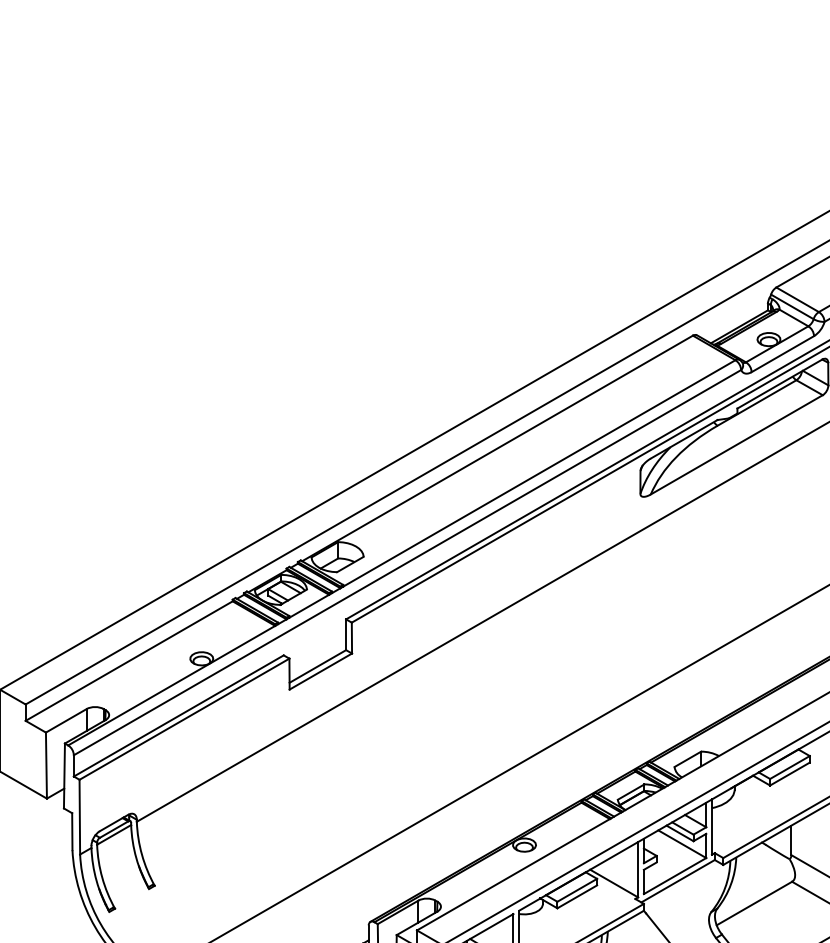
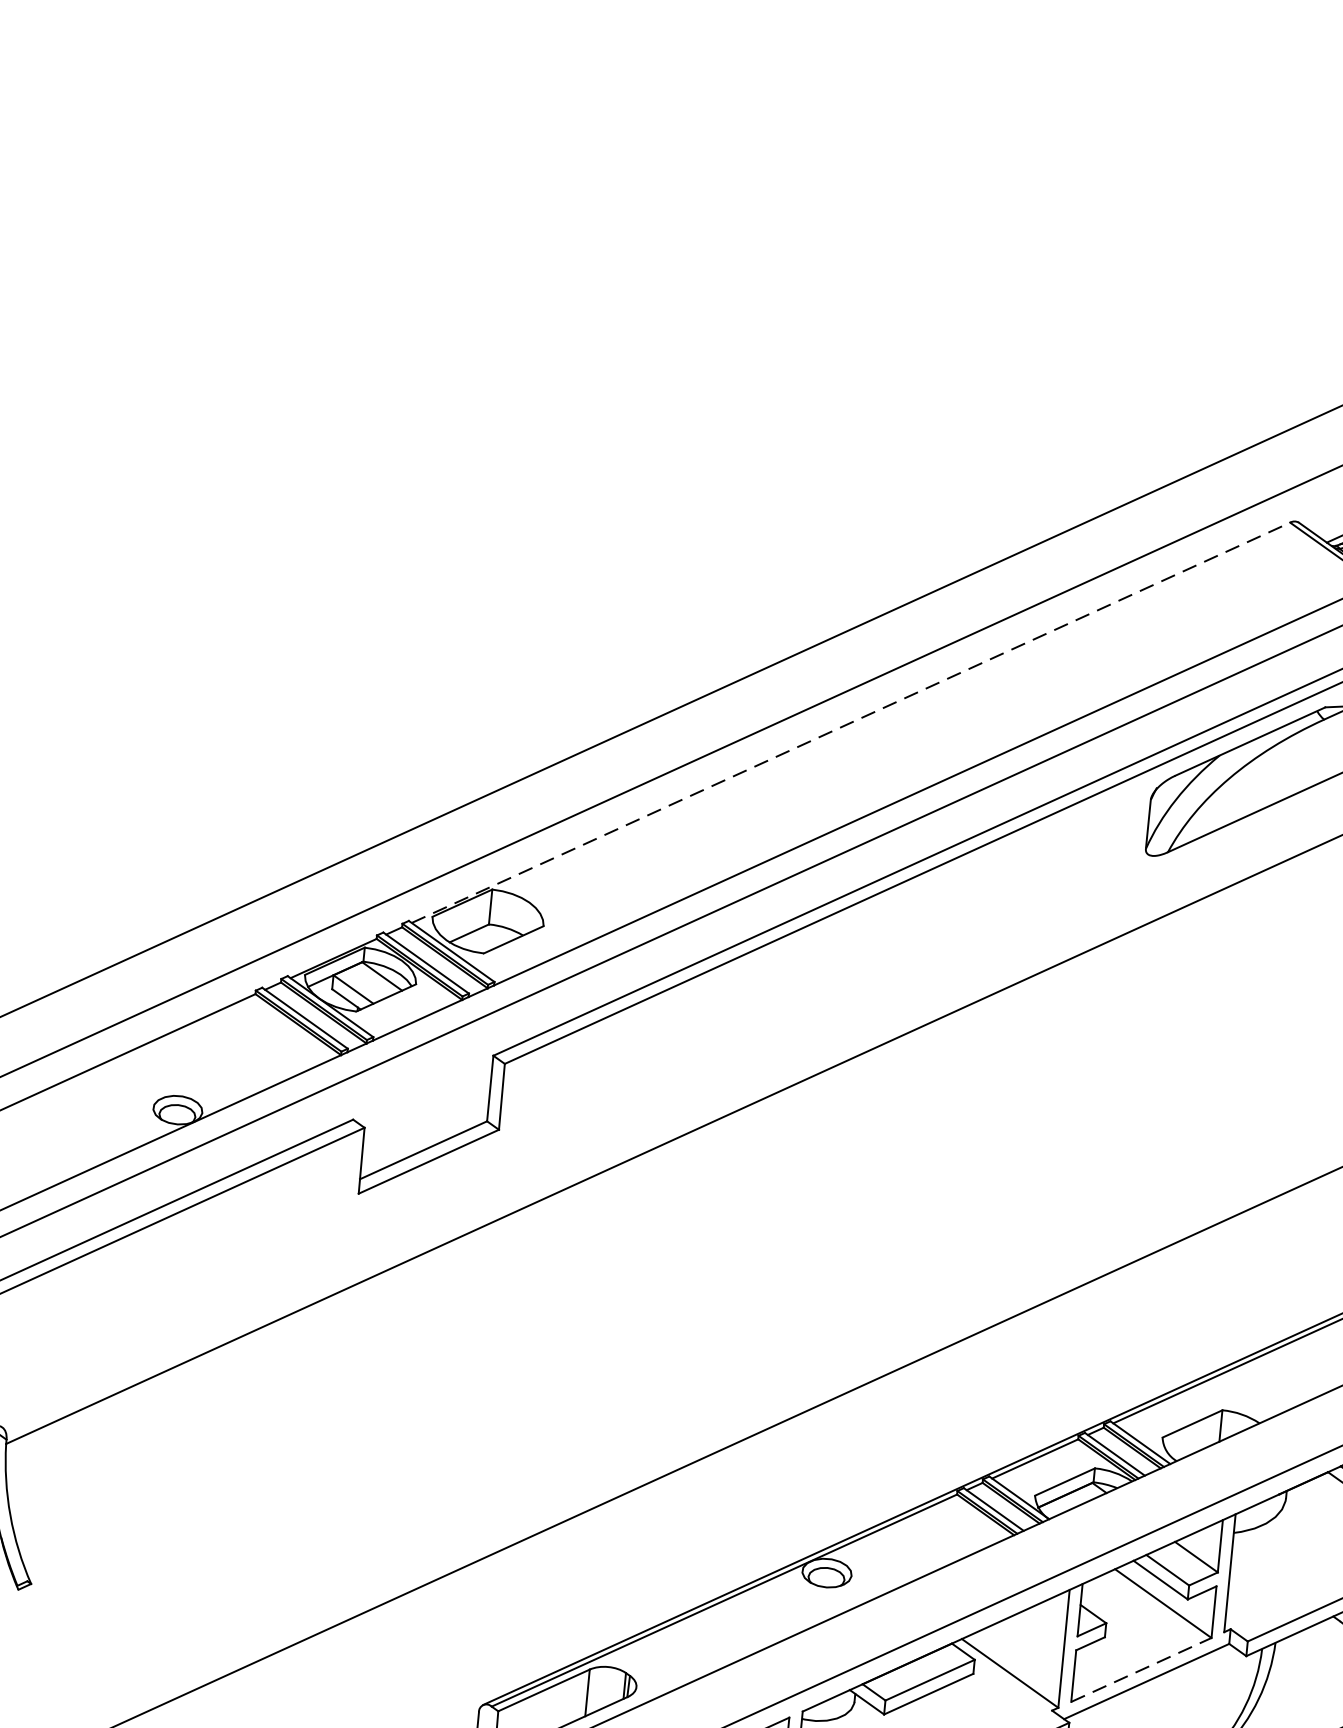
line: (497, 448) -> (850, 722), solid -> dashed
line: (675, 875) -> (1142, 1668), solid -> dashed

